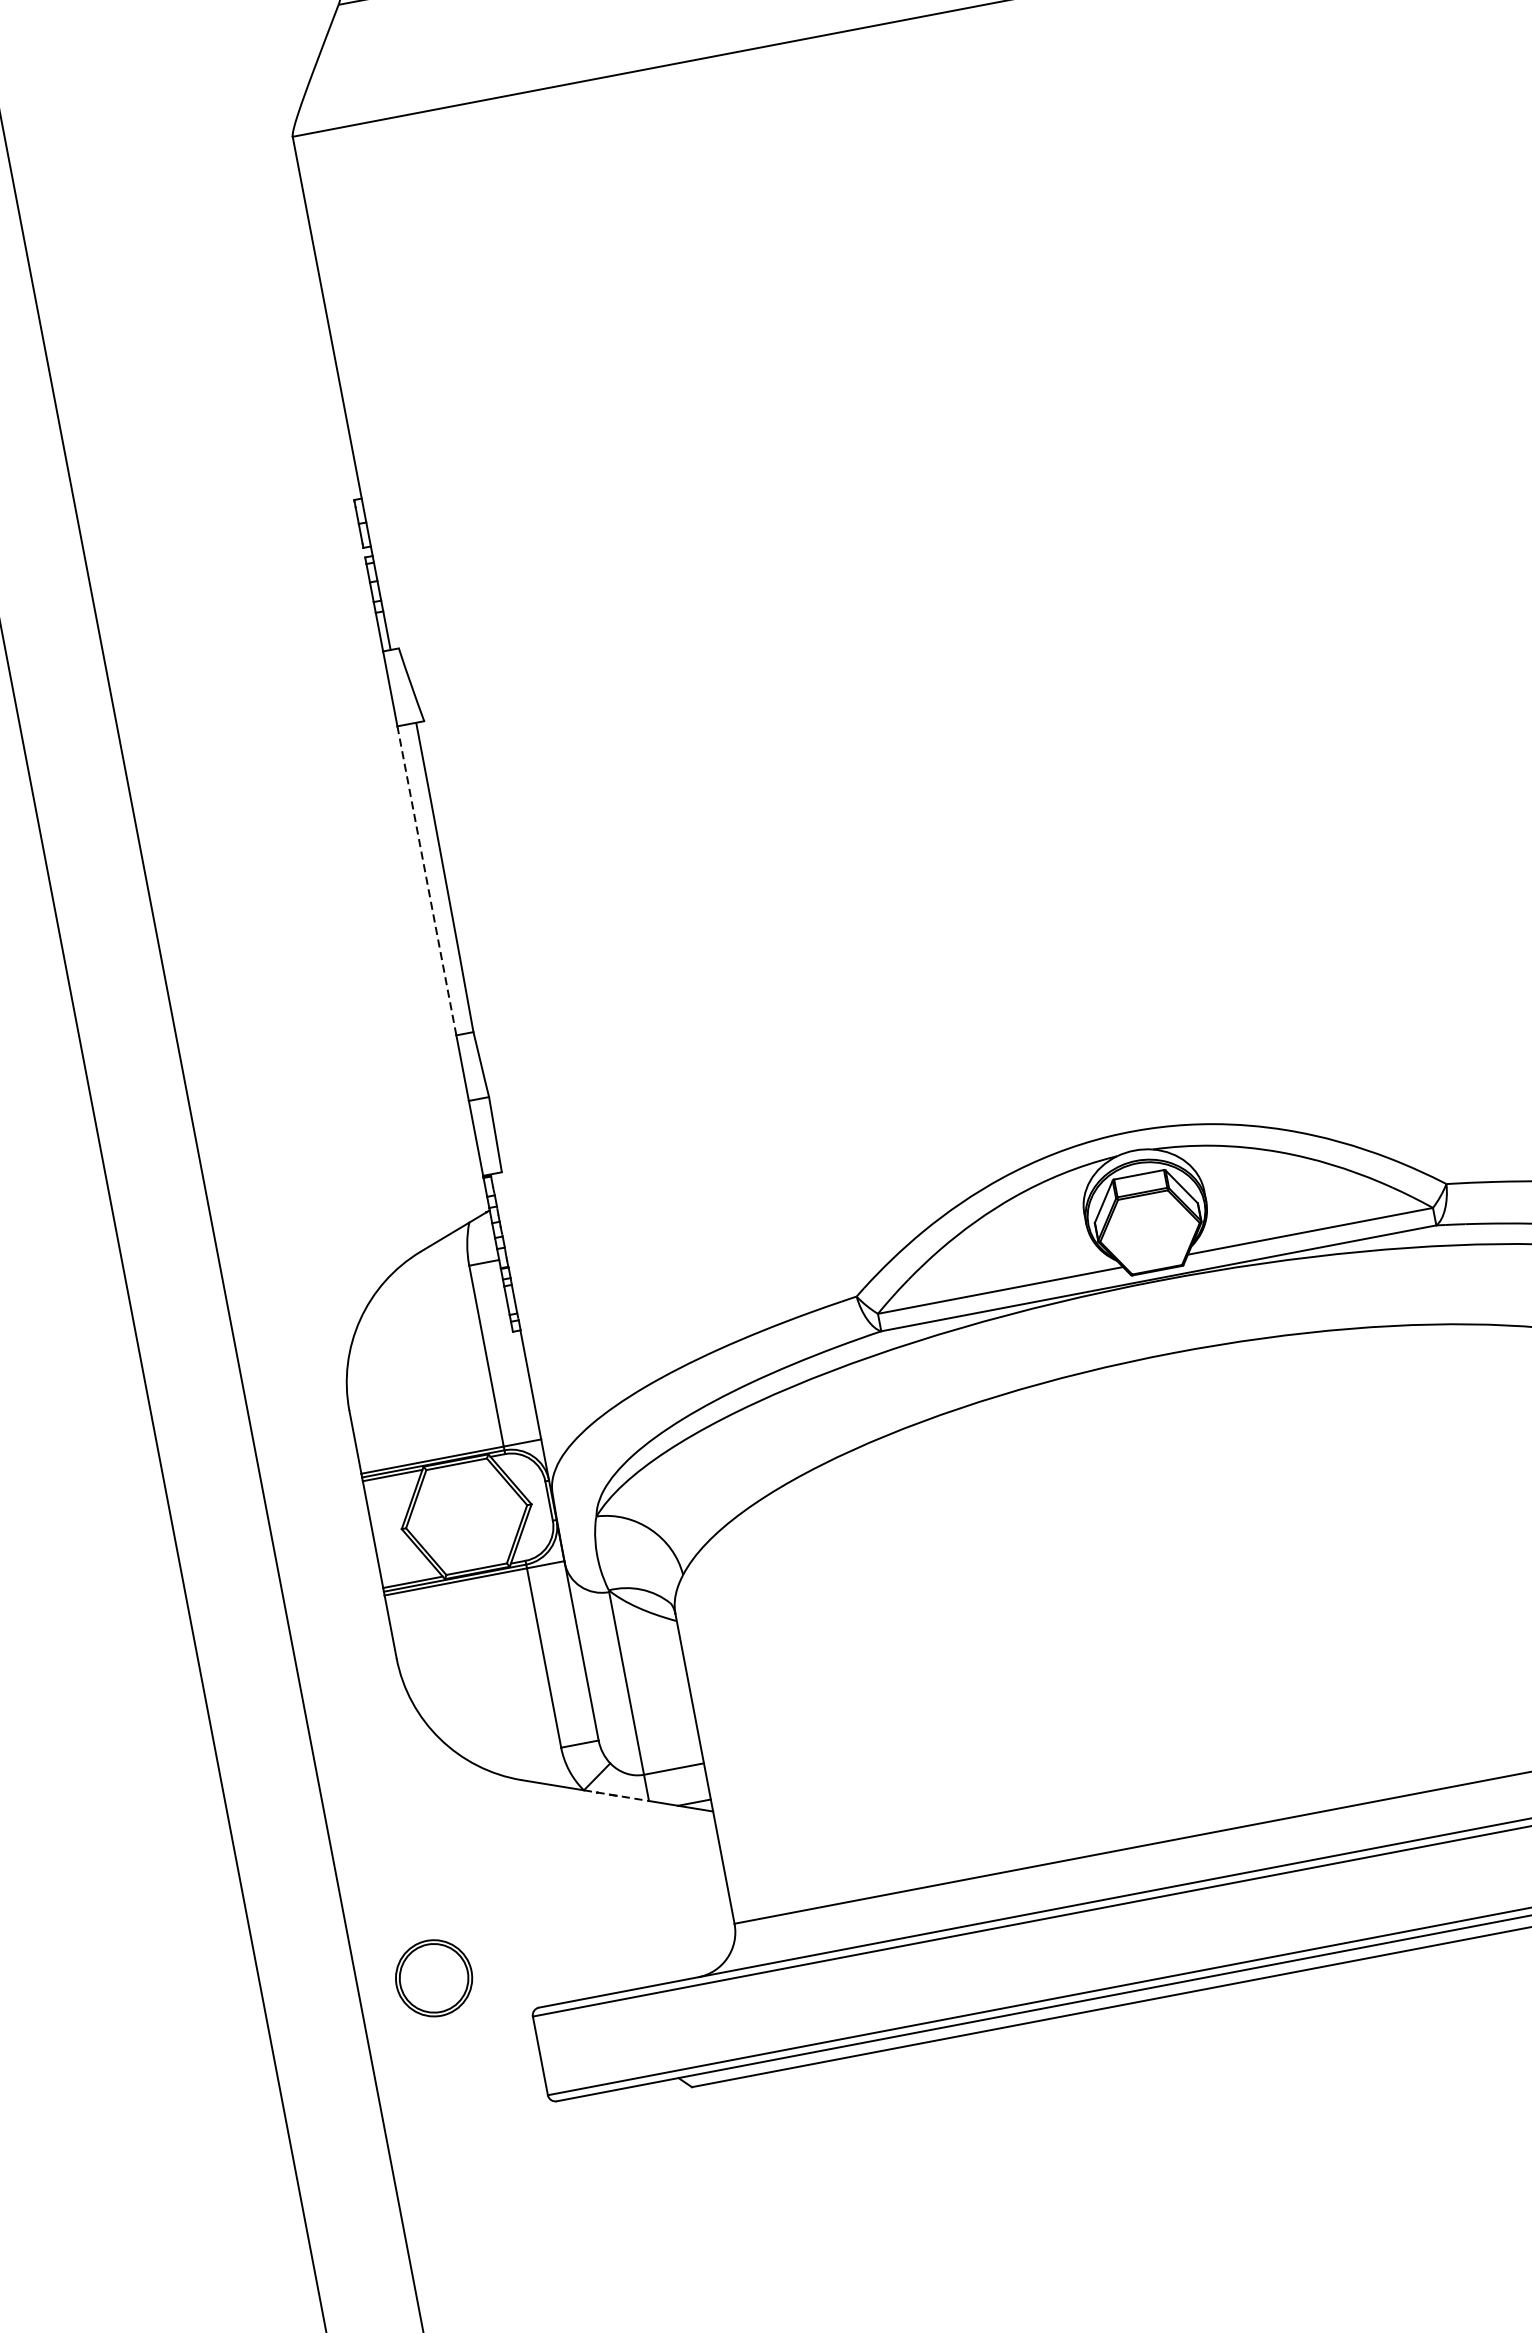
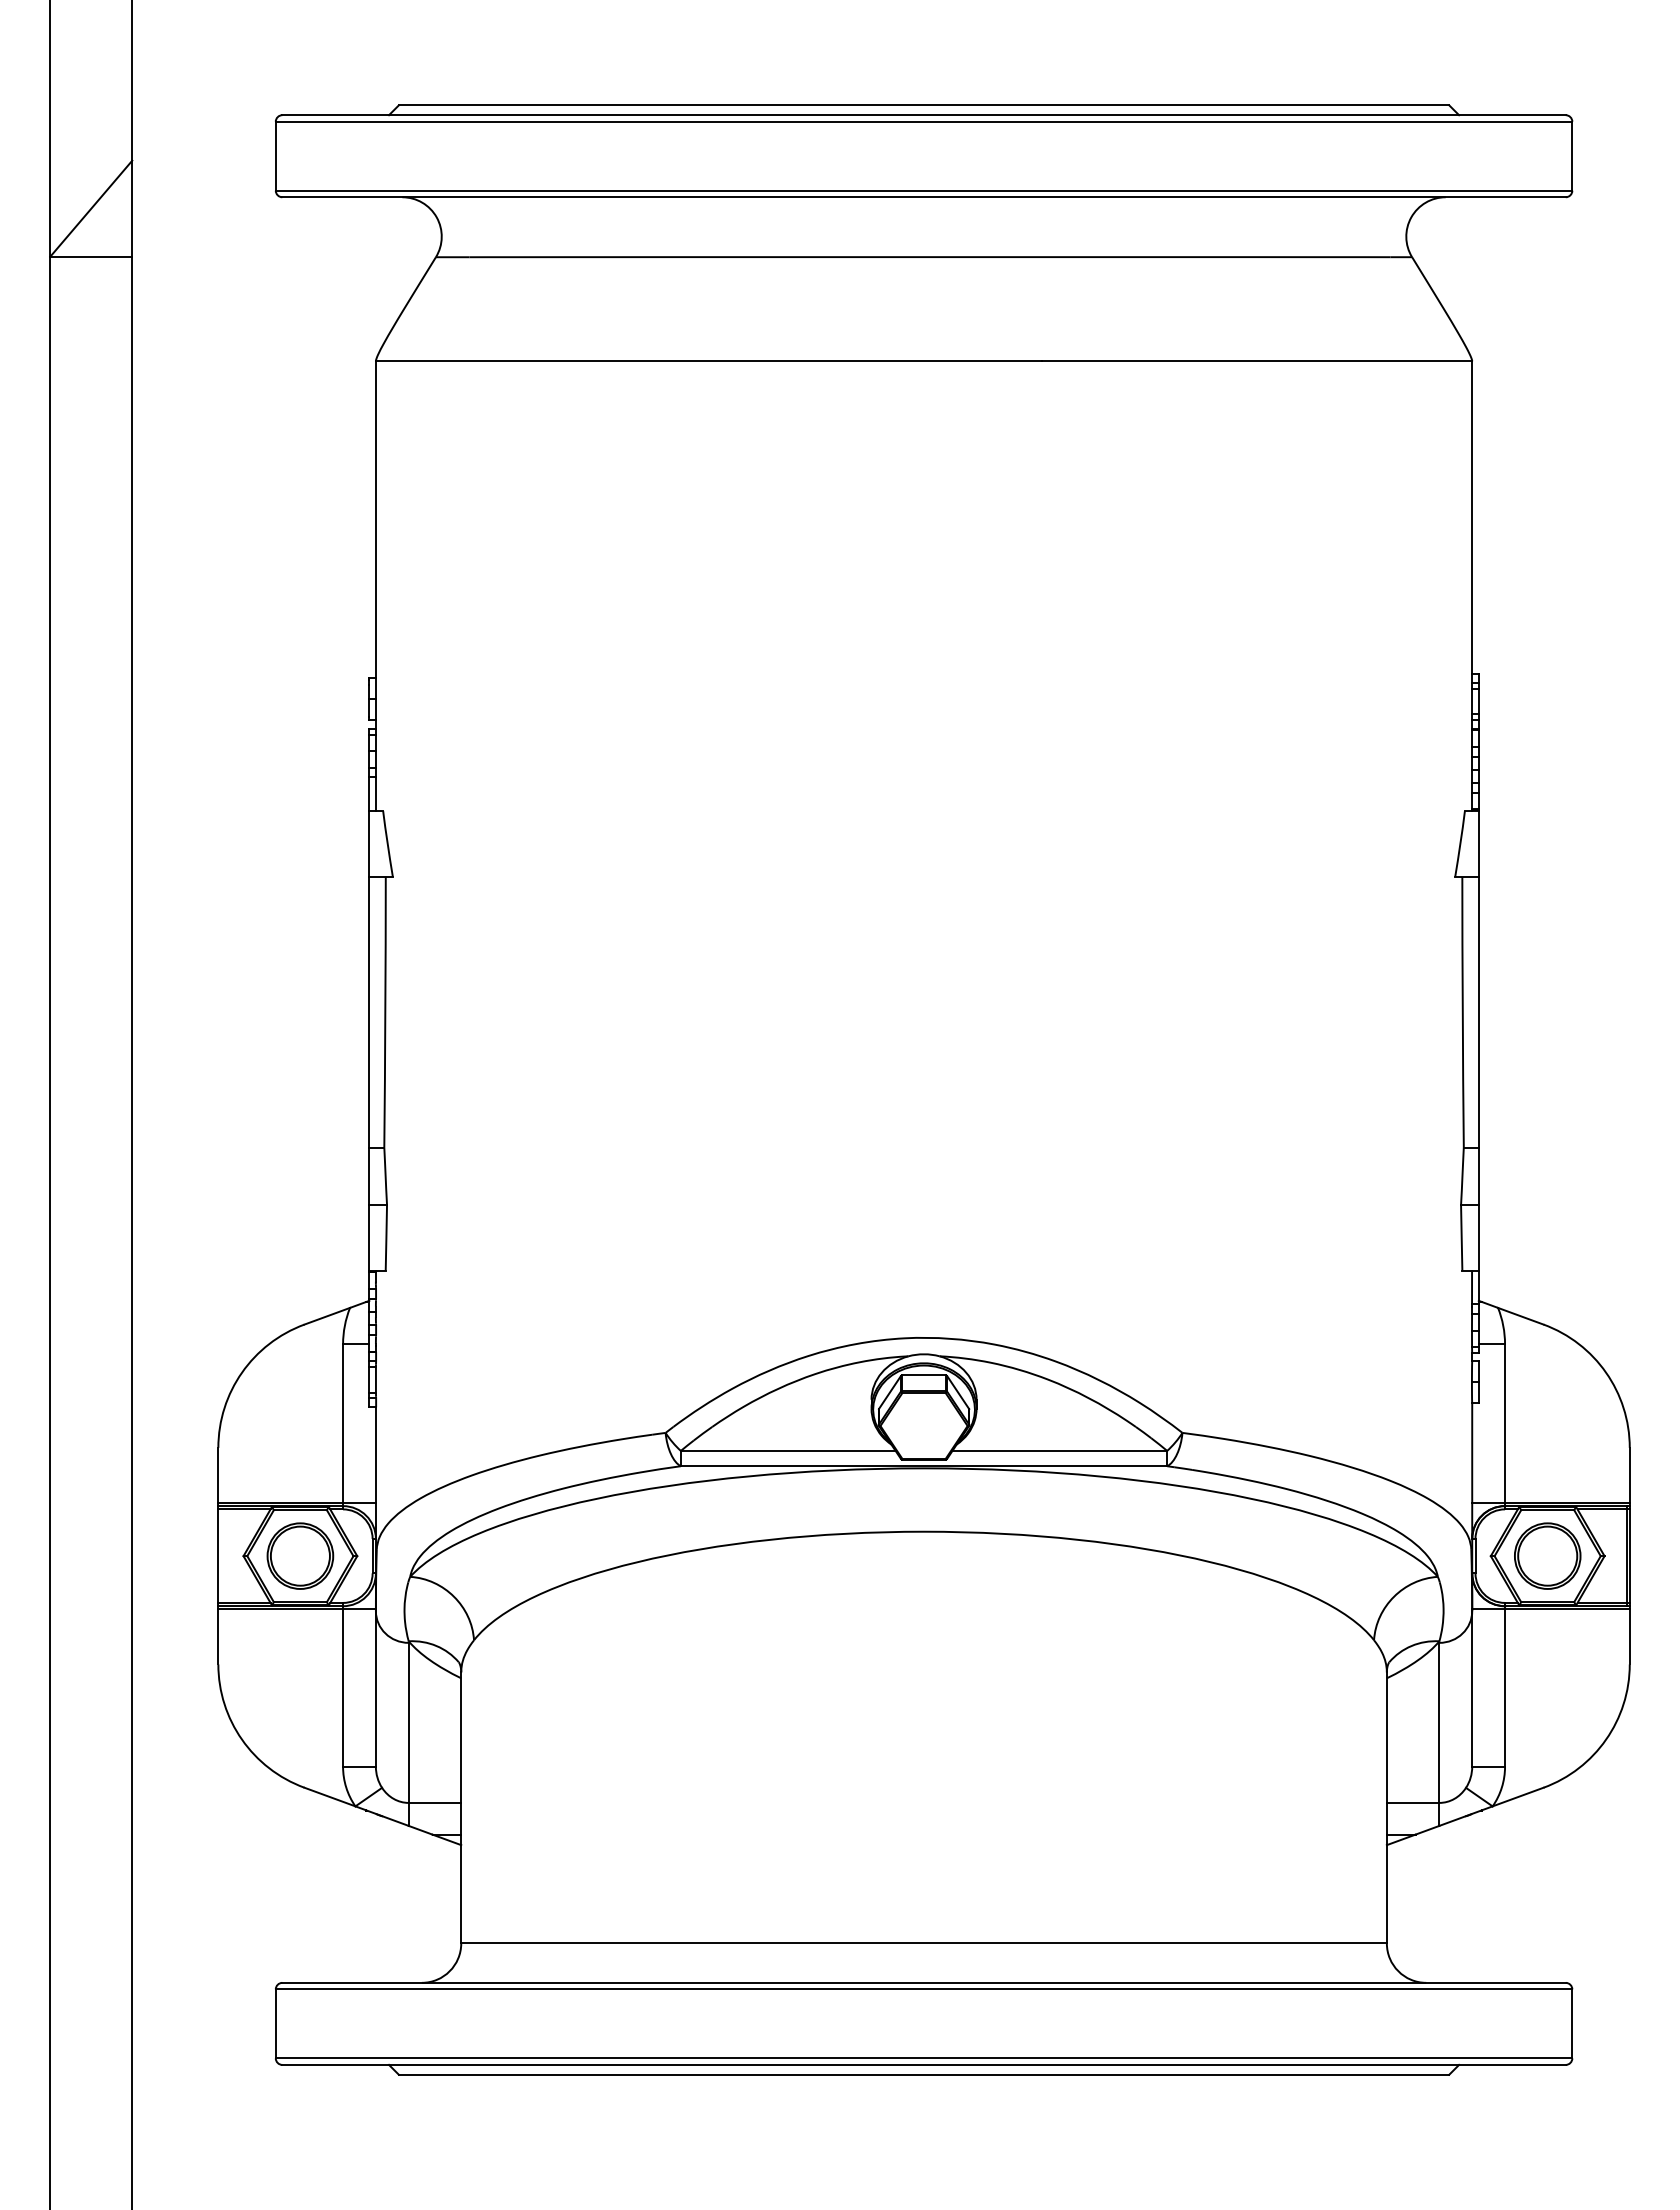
line: (426, 880) -> (369, 1011), dashed -> solid
line: (617, 1795) -> (382, 1816), dashed -> solid
part: (434, 1977) -> (300, 1555), moved

